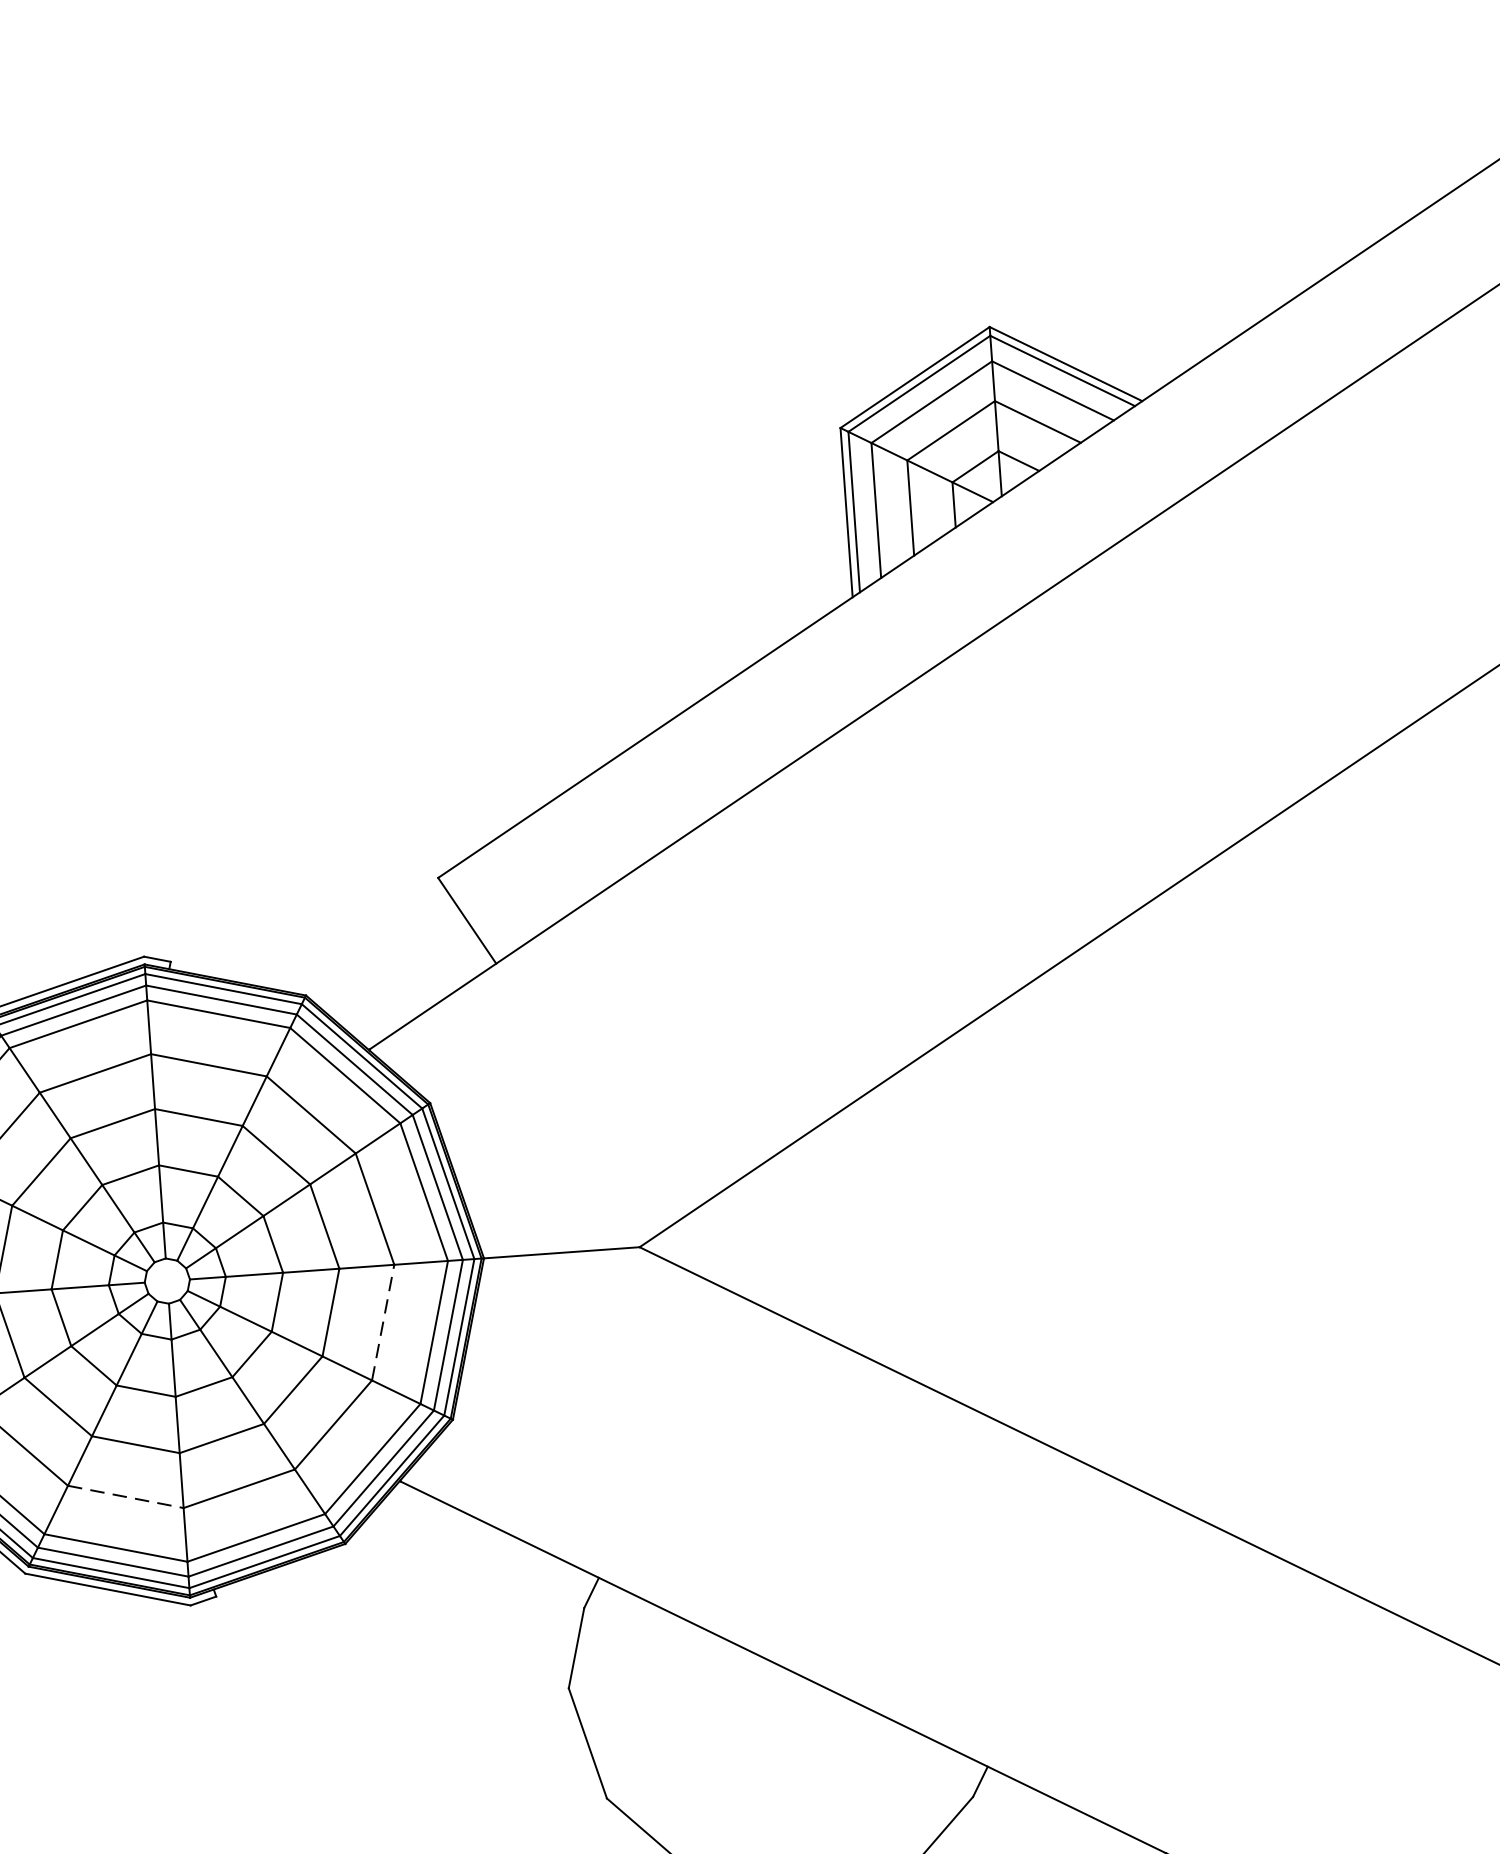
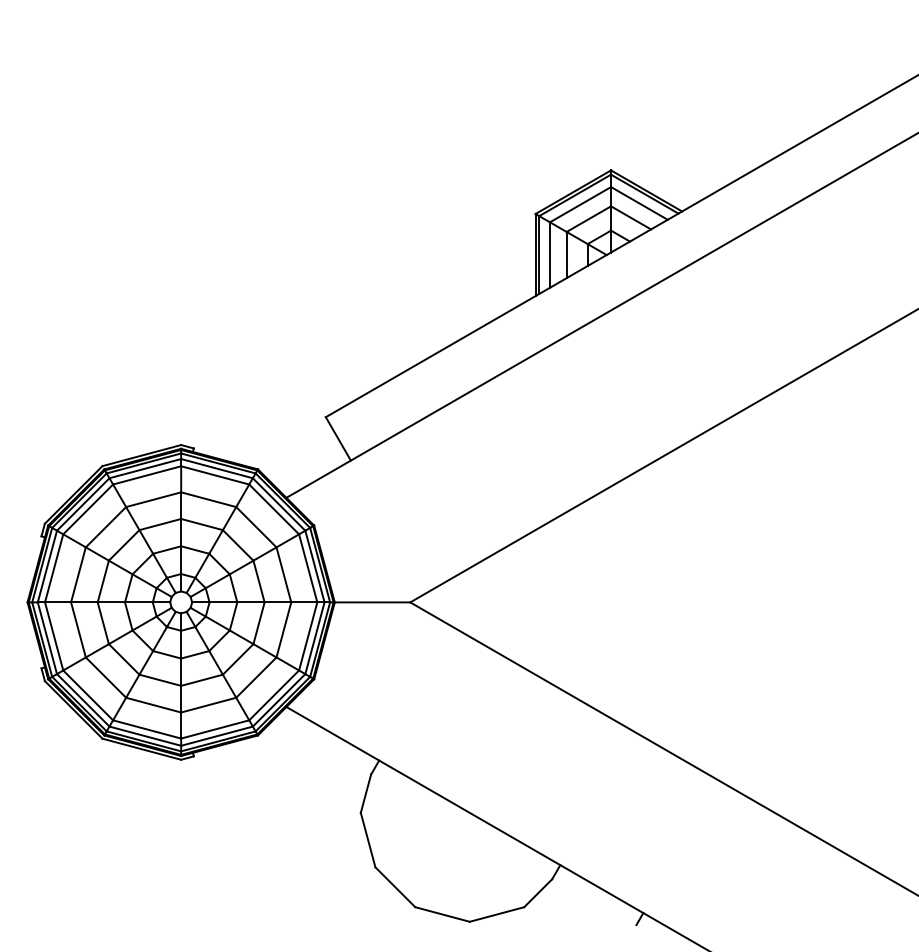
line: (384, 1321) -> (284, 629), dashed -> solid
line: (127, 1497) -> (154, 705), dashed -> solid

